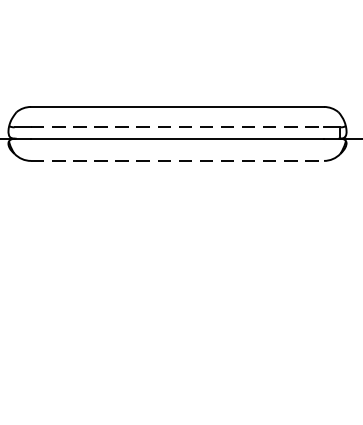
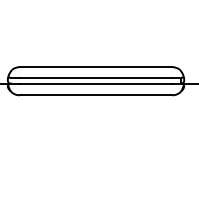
line: (178, 126) -> (96, 77), dashed -> solid
line: (178, 161) -> (96, 95), dashed -> solid

